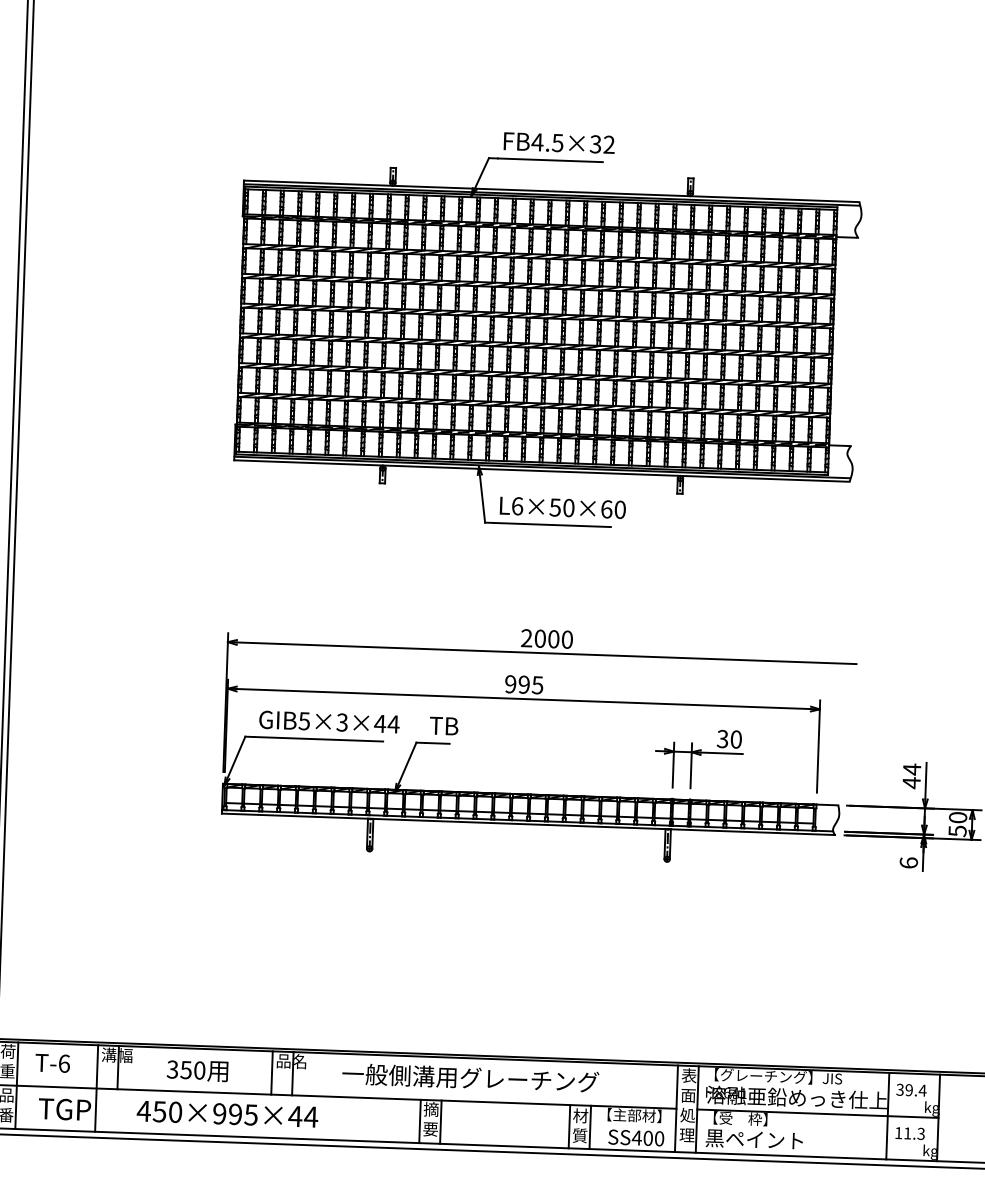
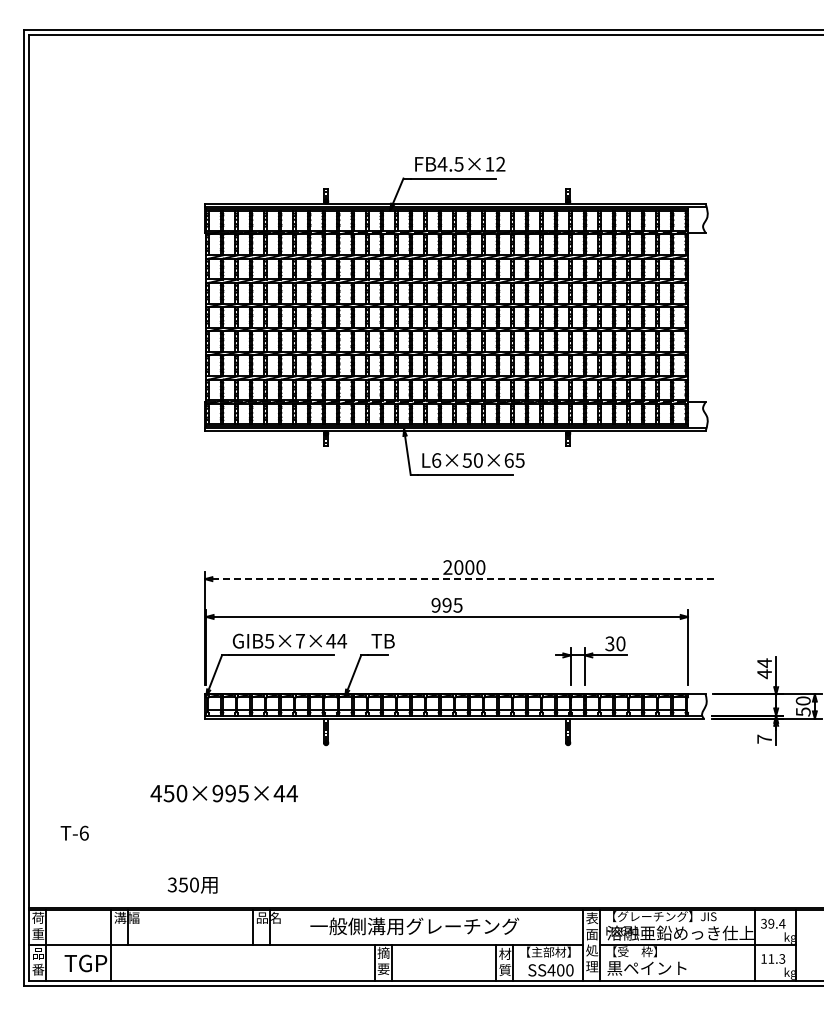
text: (595, 143) -> (489, 163), FB4.5×32 -> FB4.5×12
text: (619, 509) -> (519, 460), L6×50×60 -> L6×50×65
line: (546, 653) -> (464, 579), solid -> dashed
text: (341, 721) -> (299, 640), GIB5×3×44 -> GIB5×7×44
text: (908, 862) -> (764, 738), 6 -> 7
text: (52, 1062) -> (74, 832), moved
text: (197, 1071) -> (192, 885), moved
text: (226, 1114) -> (223, 793), moved

